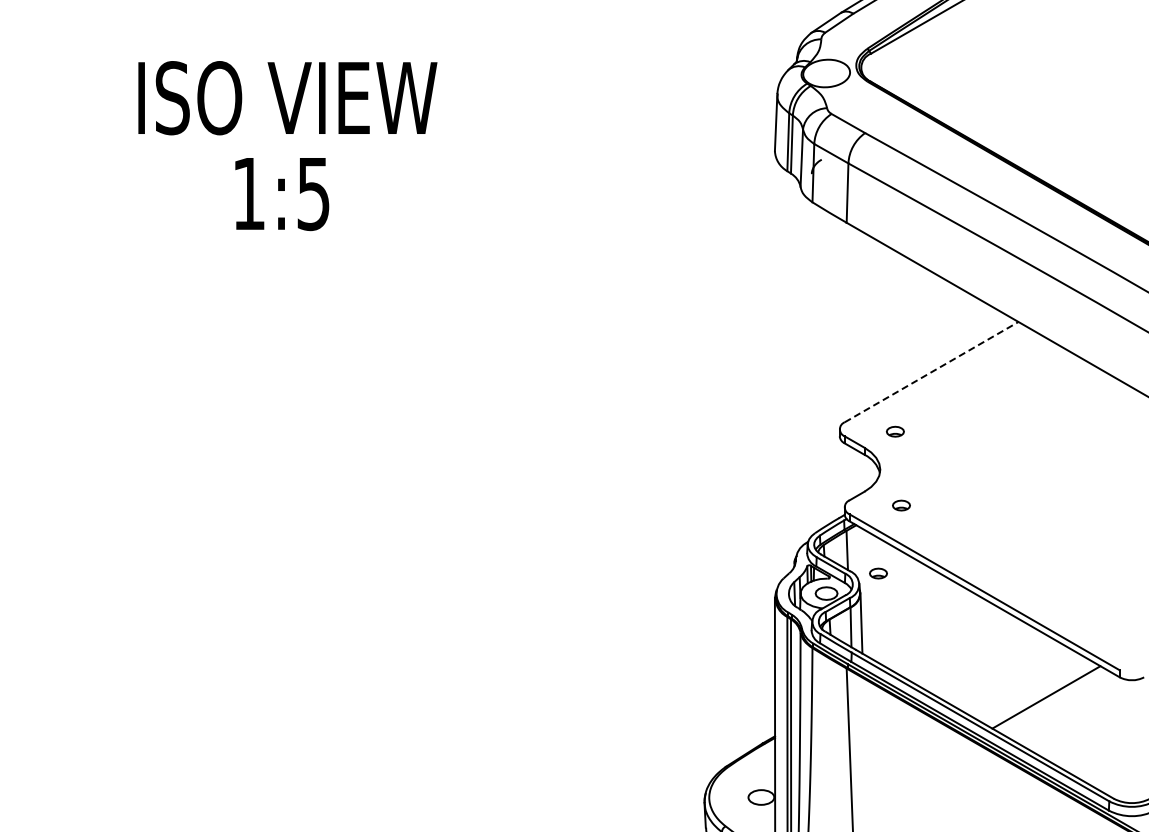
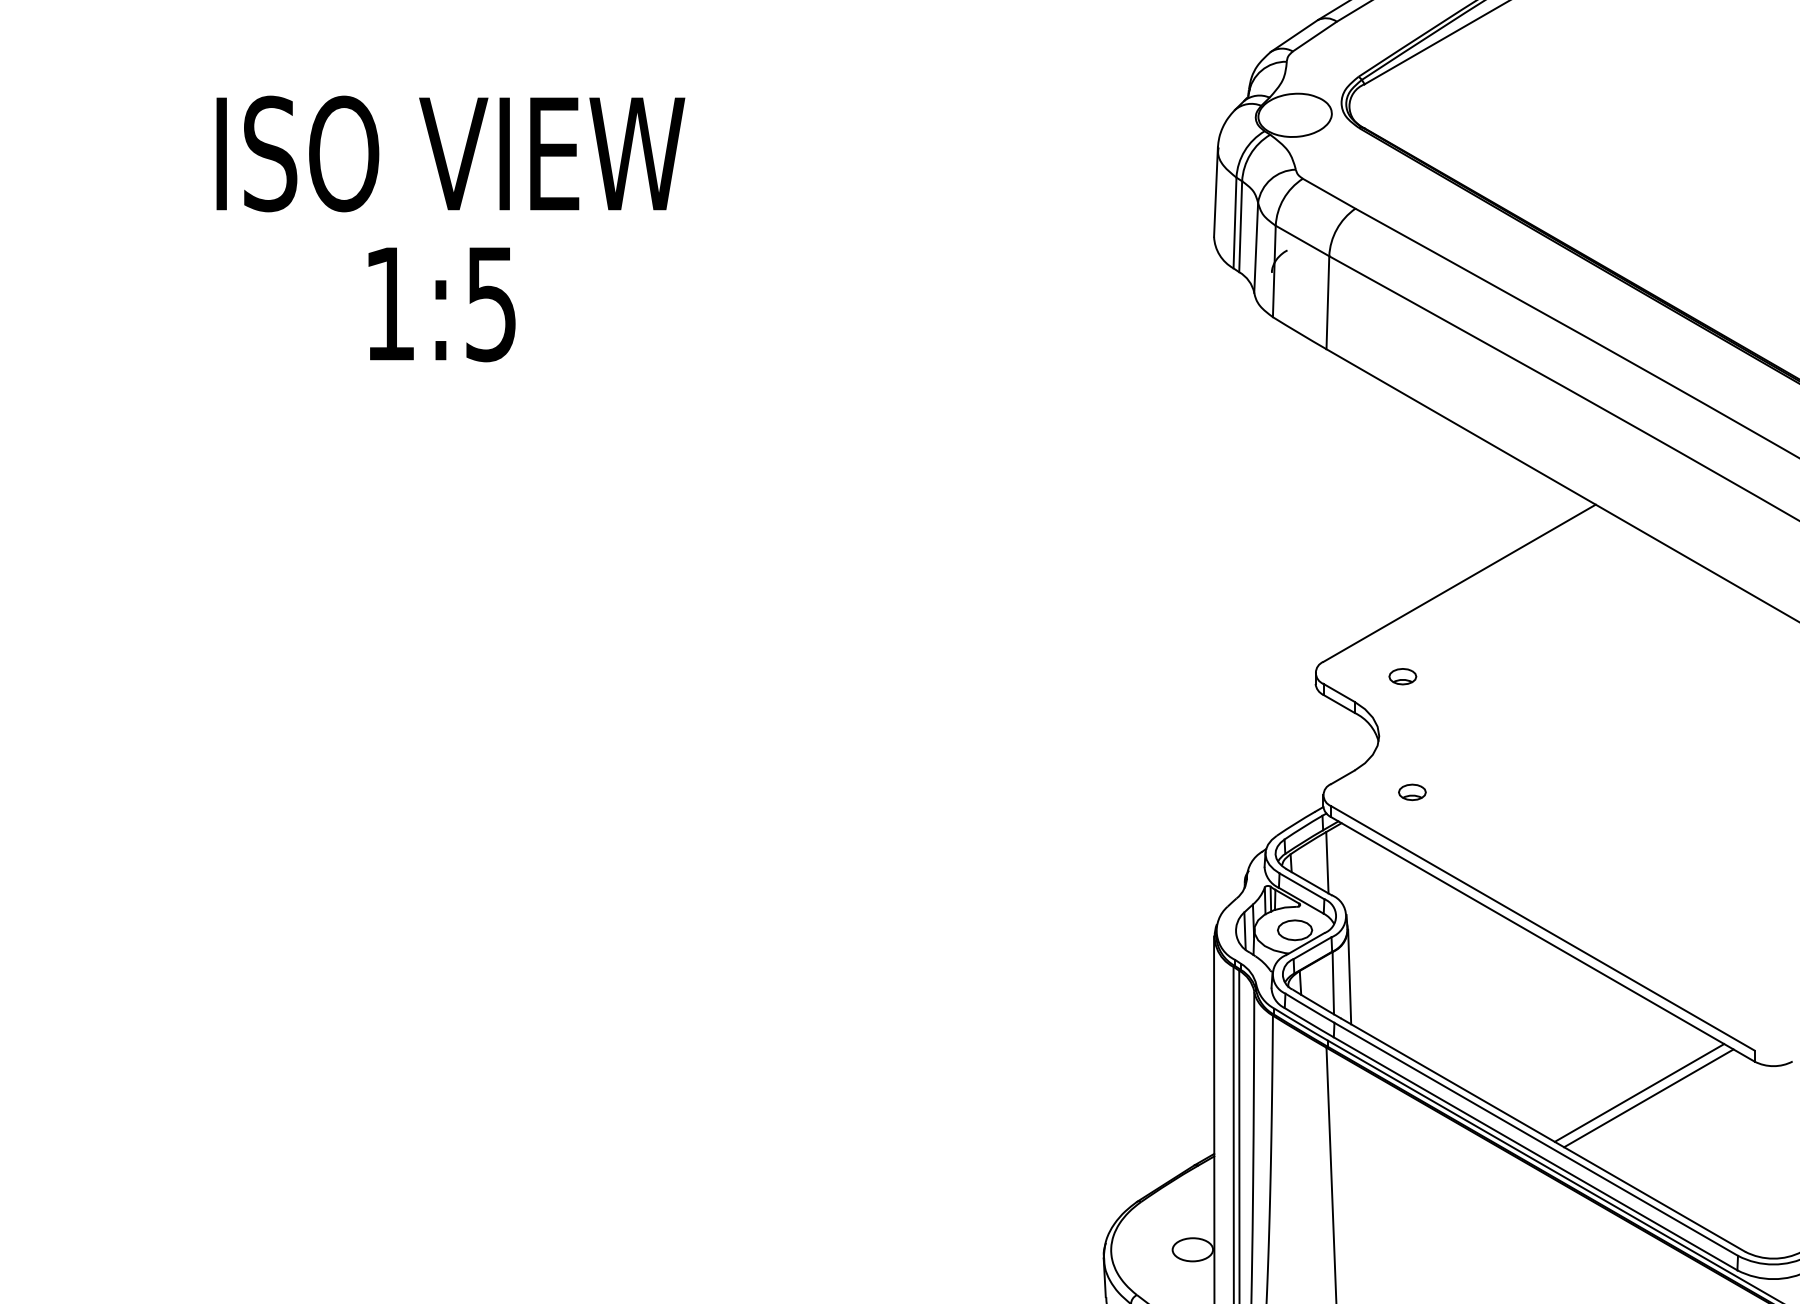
line: (932, 371) -> (1460, 582), dashed -> solid
part: (878, 573) -> (1376, 898), removed
line: (1052, 700) -> (1649, 1097), added

